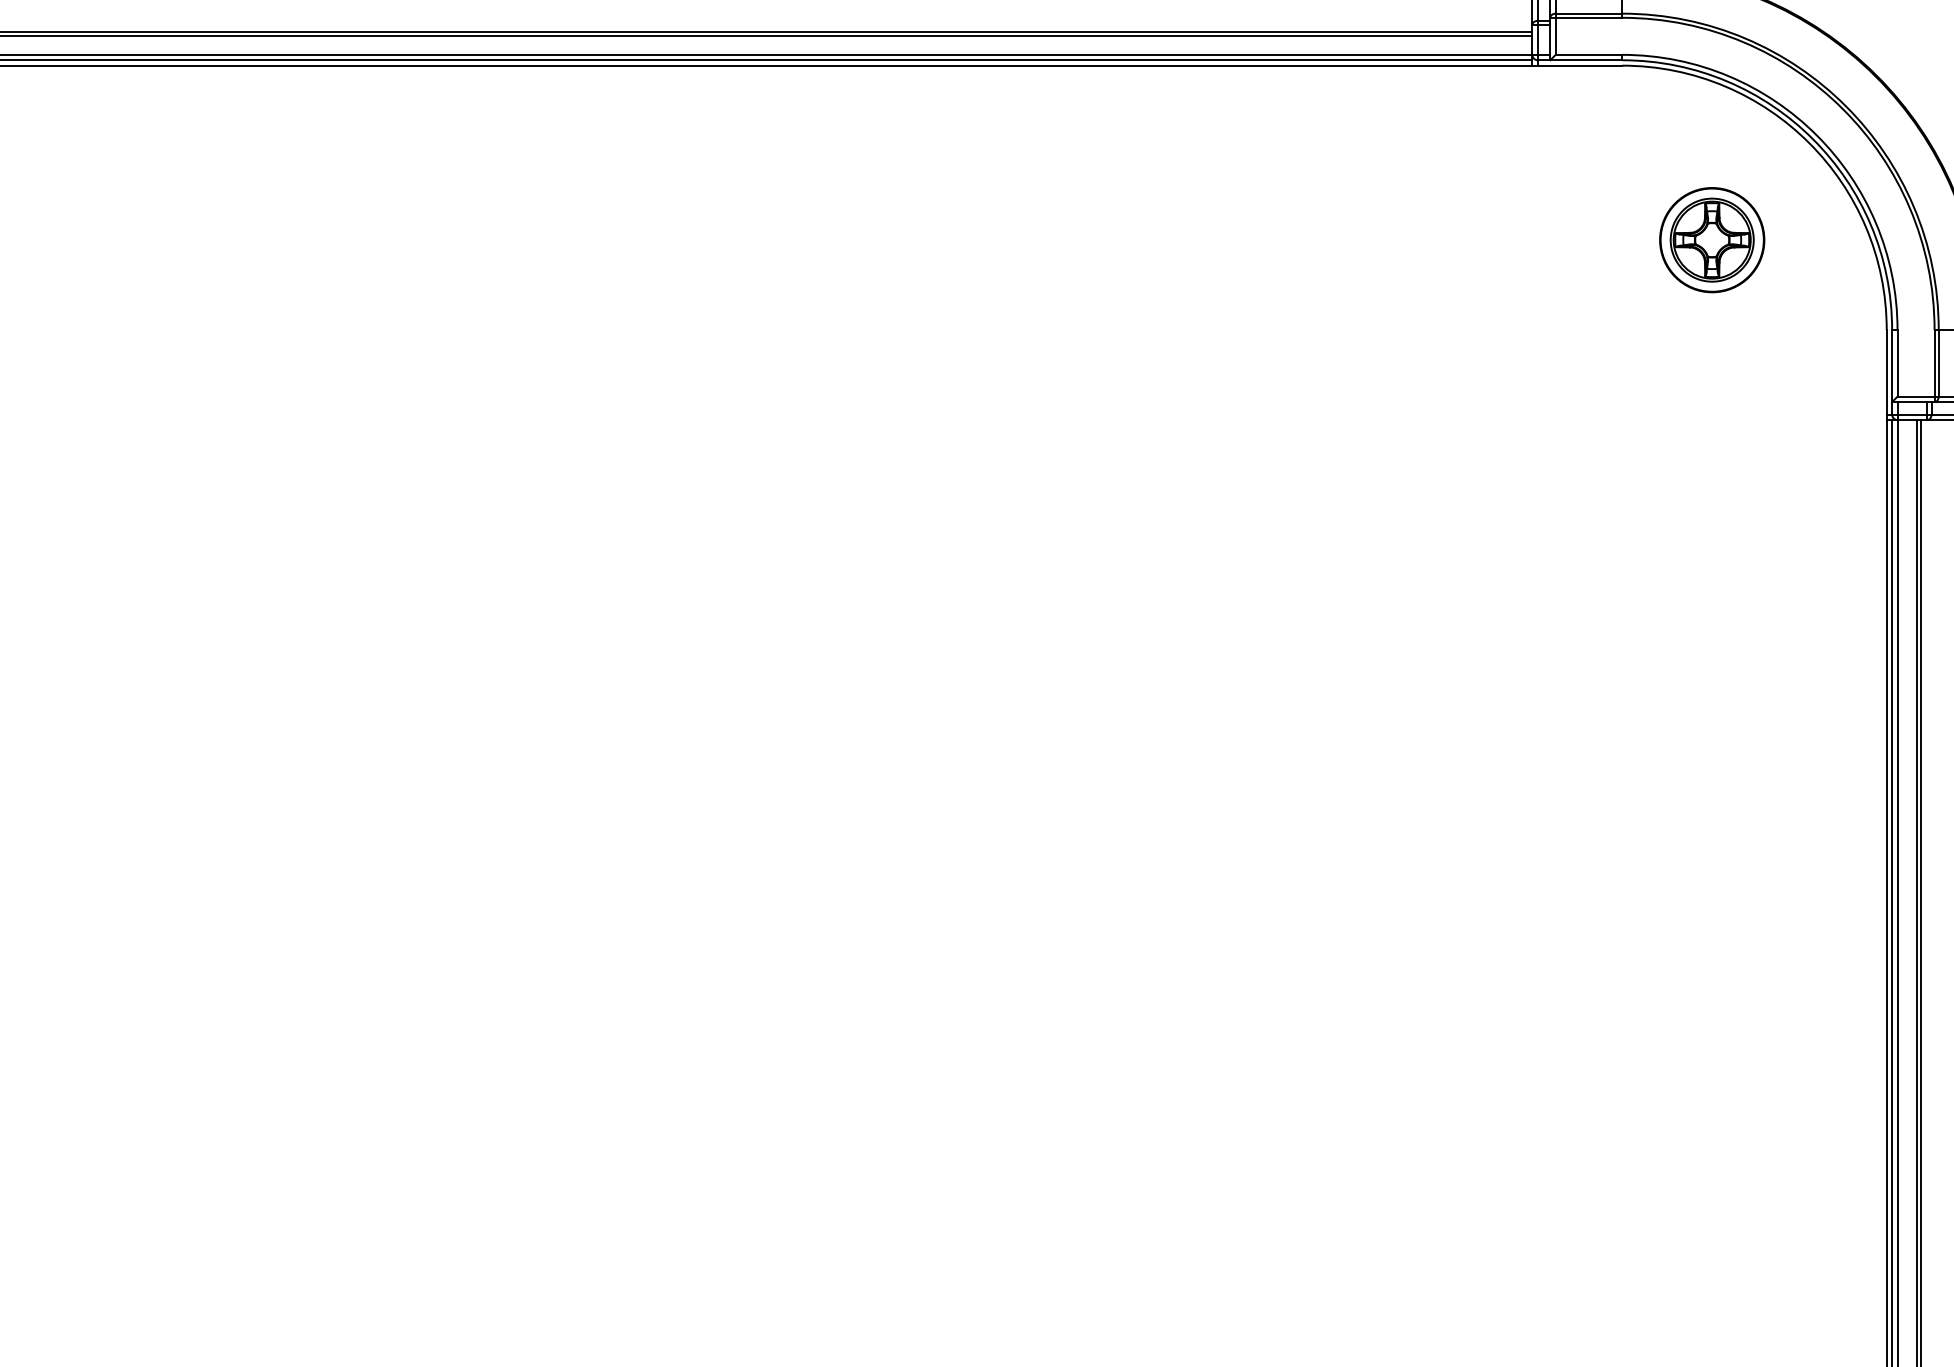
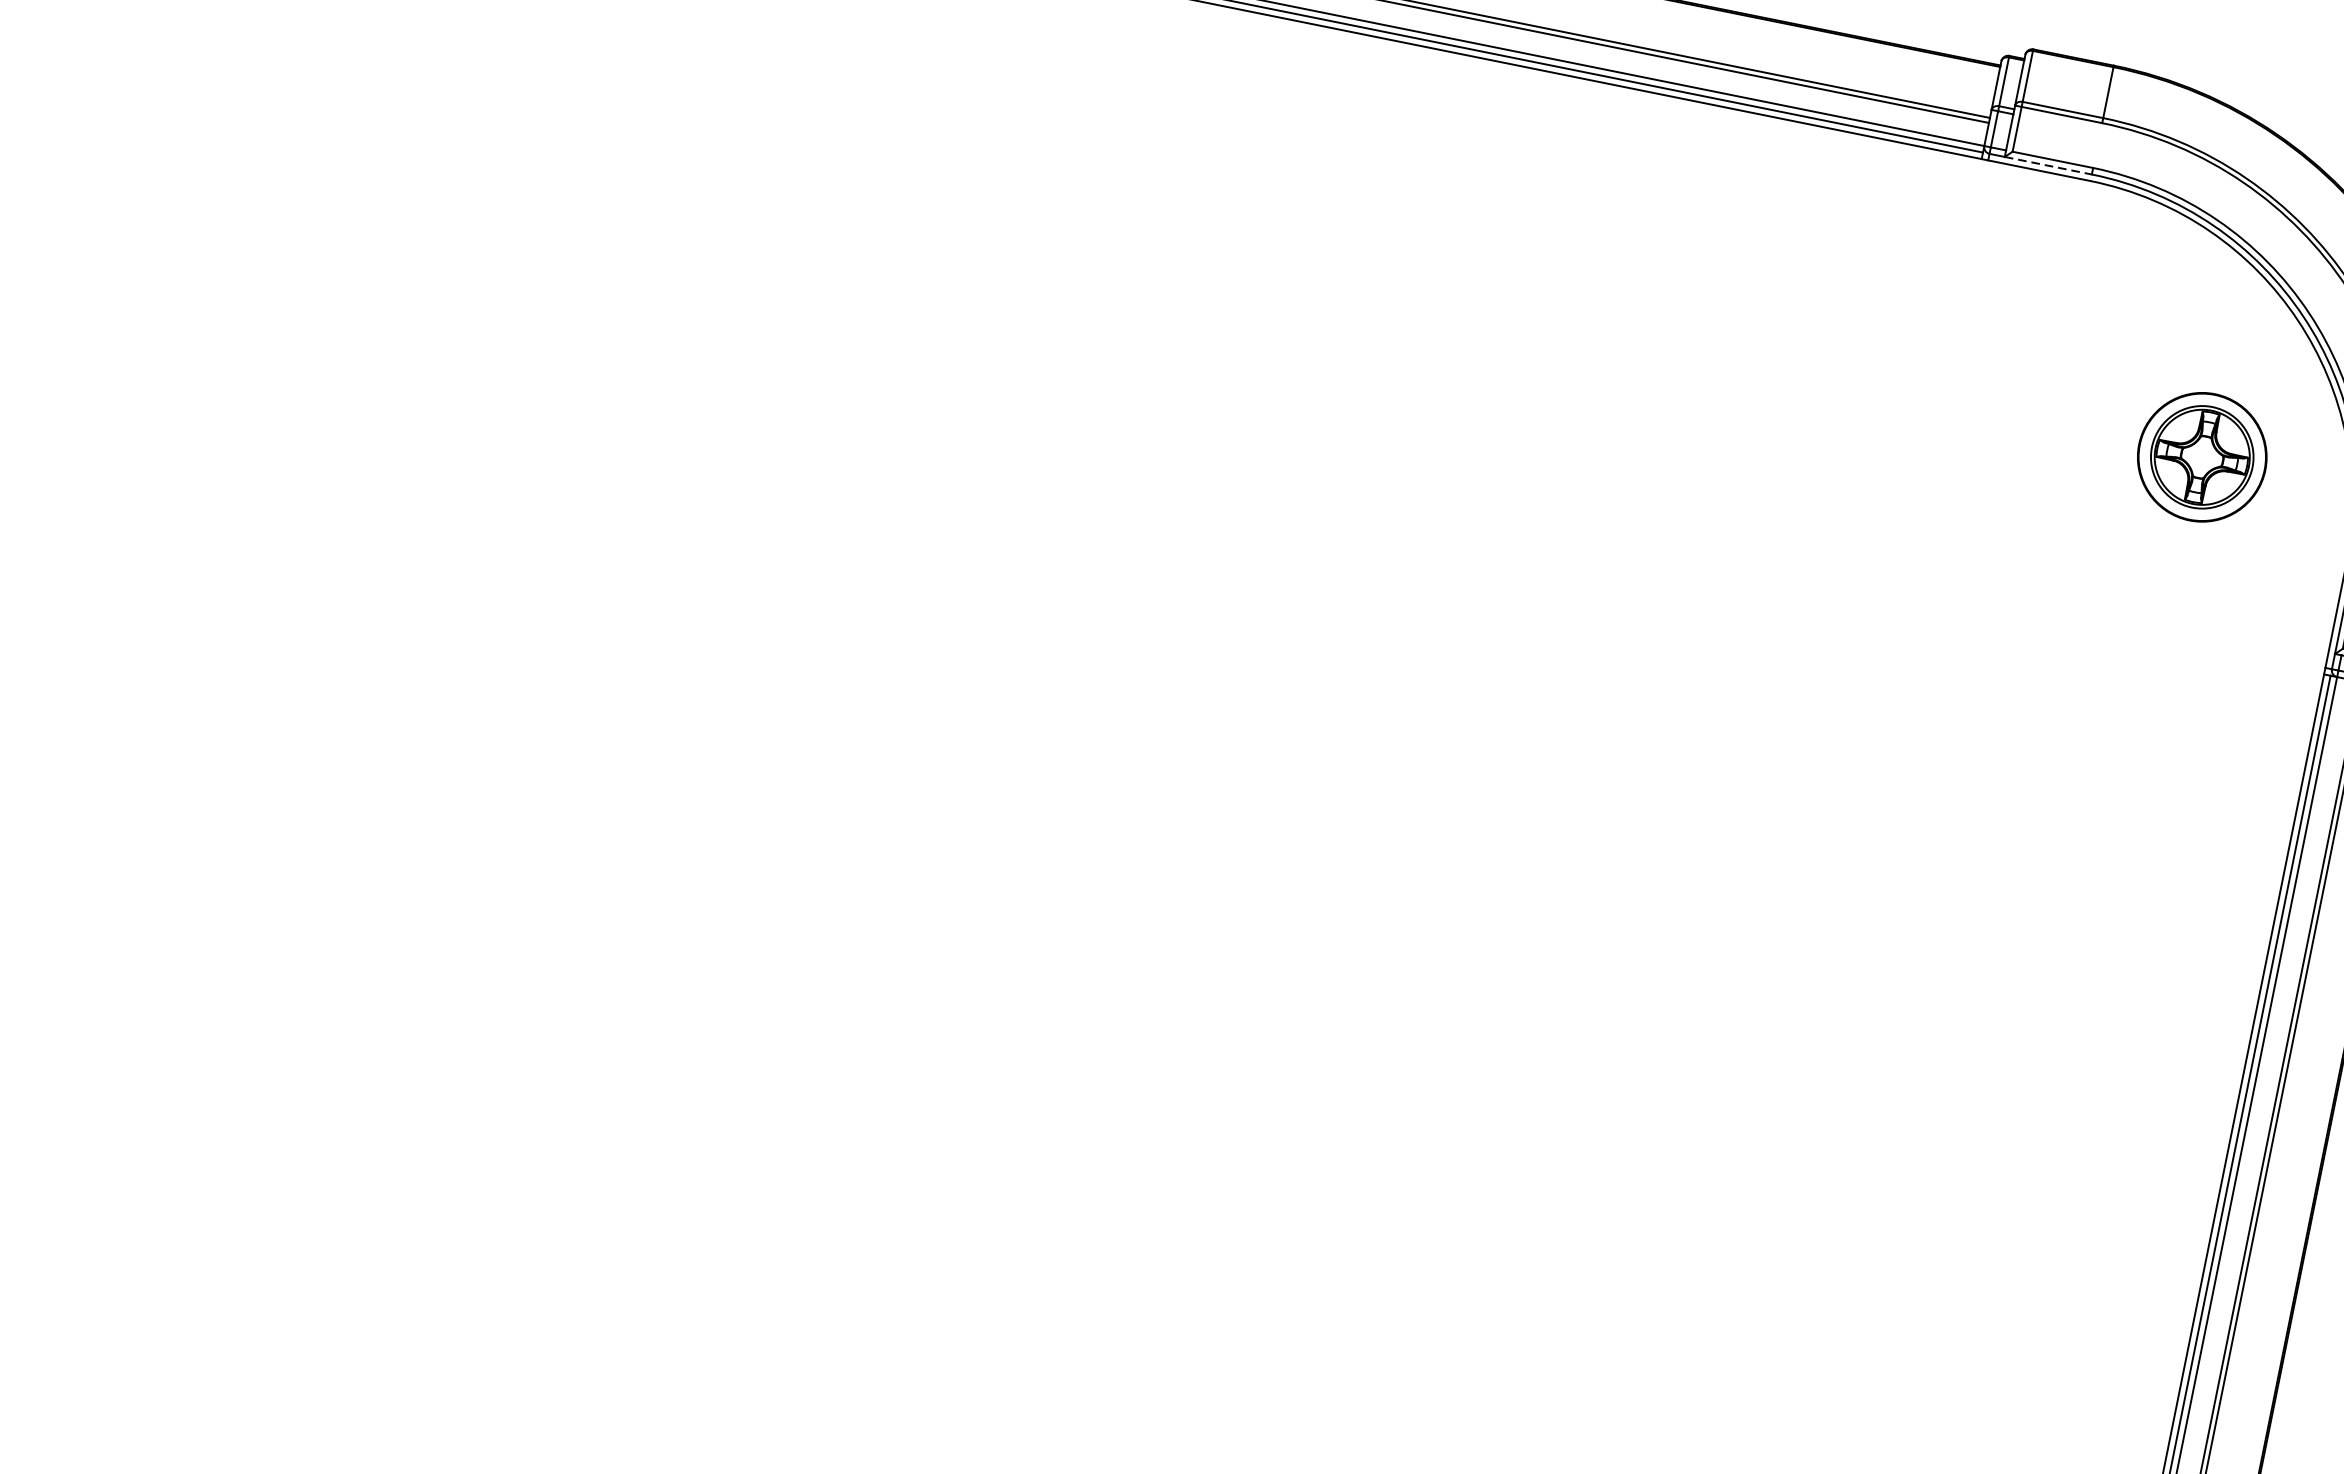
line: (1586, 60) -> (2048, 166), solid -> dashed
part: (1712, 240) -> (2202, 457), moved

